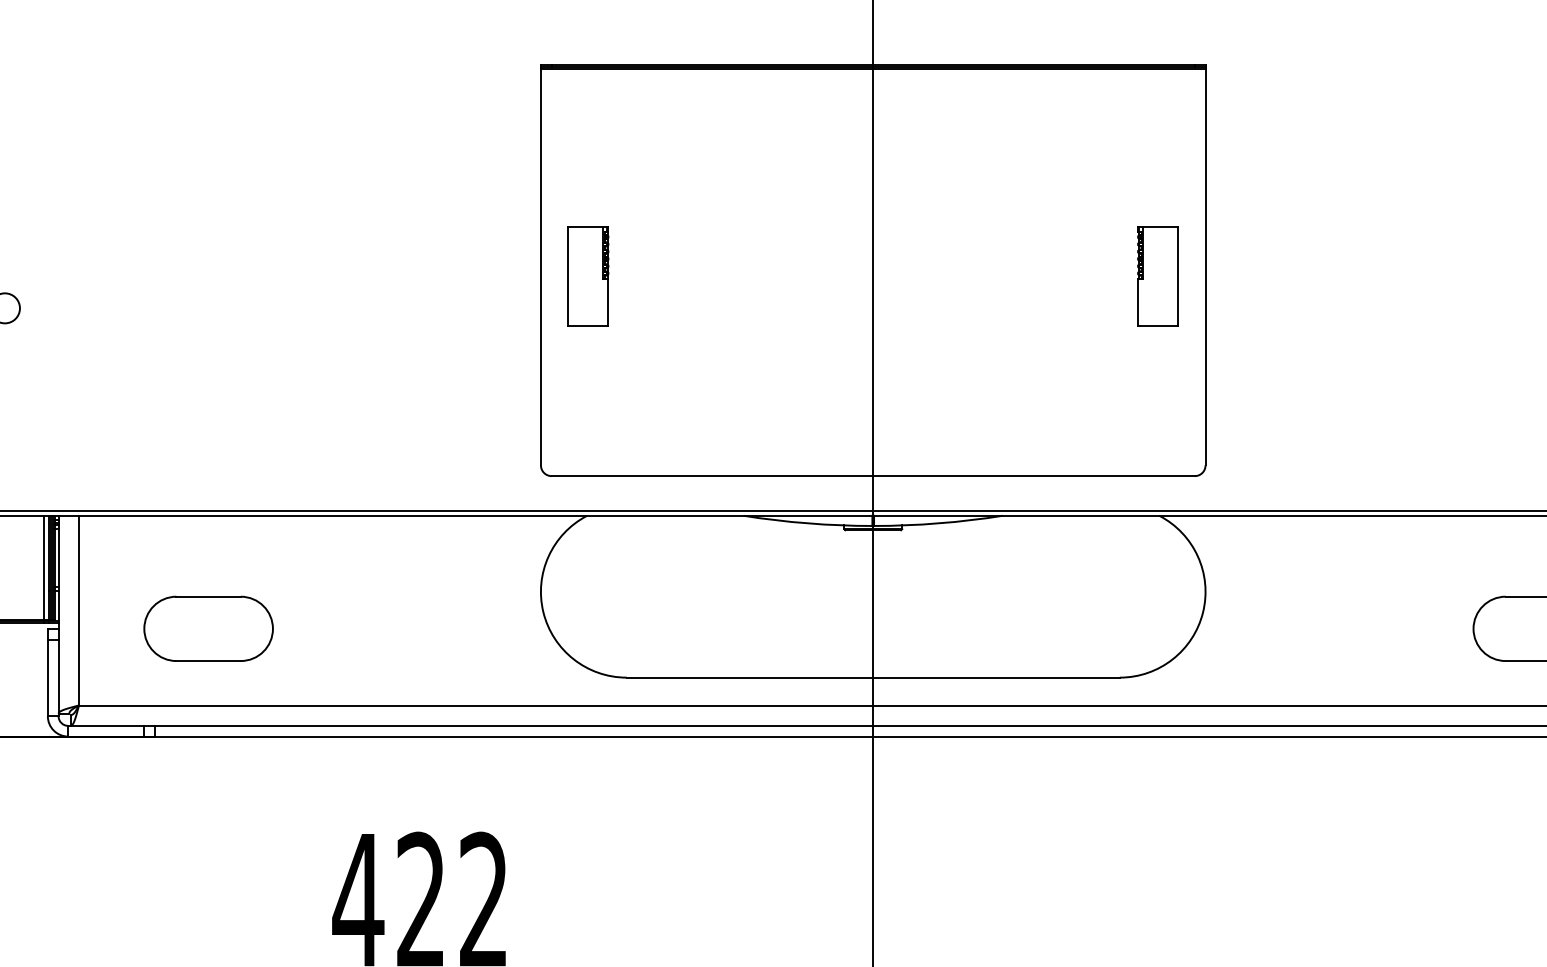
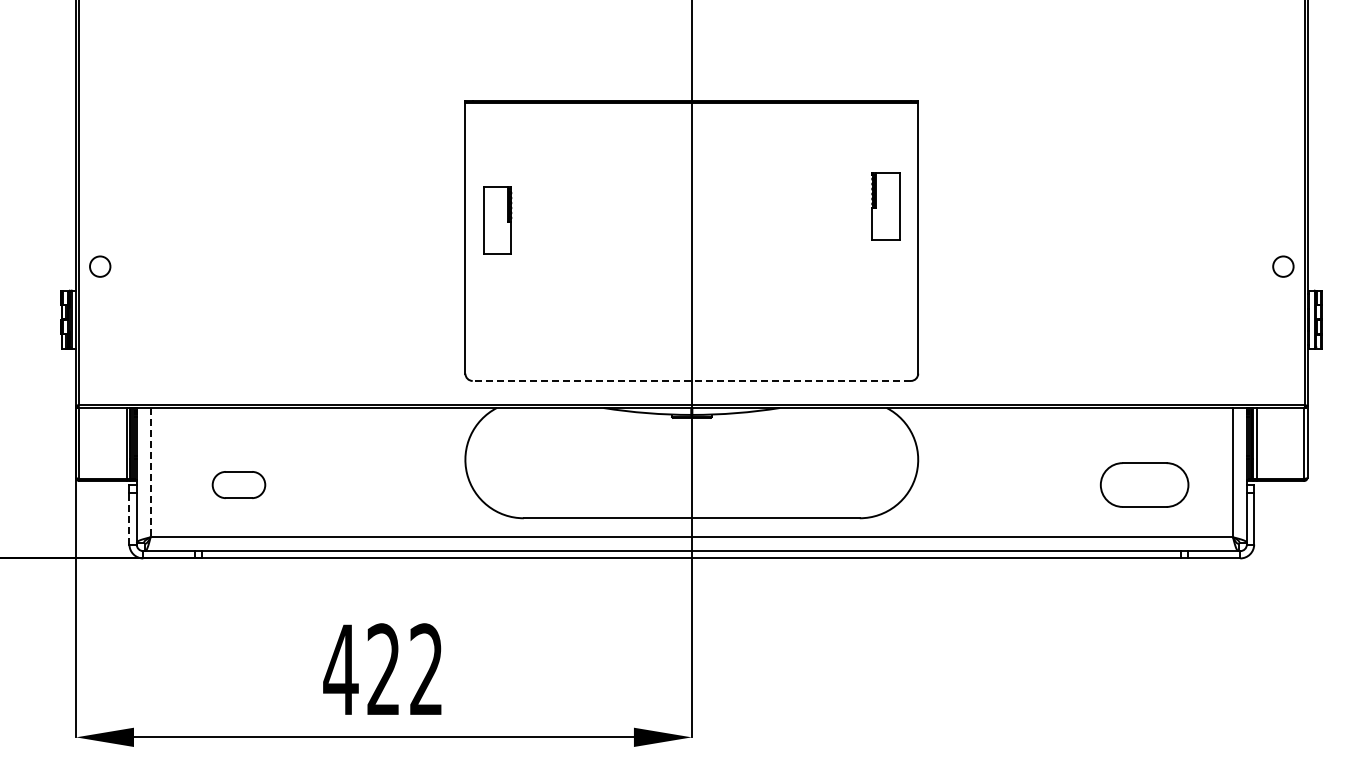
part: (588, 277) -> (497, 220), moved
part: (1157, 277) -> (885, 206), moved
line: (872, 475) -> (691, 380), solid -> dashed
line: (78, 610) -> (150, 472), solid -> dashed
part: (207, 628) -> (238, 484), size x0.6
line: (47, 677) -> (129, 518), solid -> dashed

